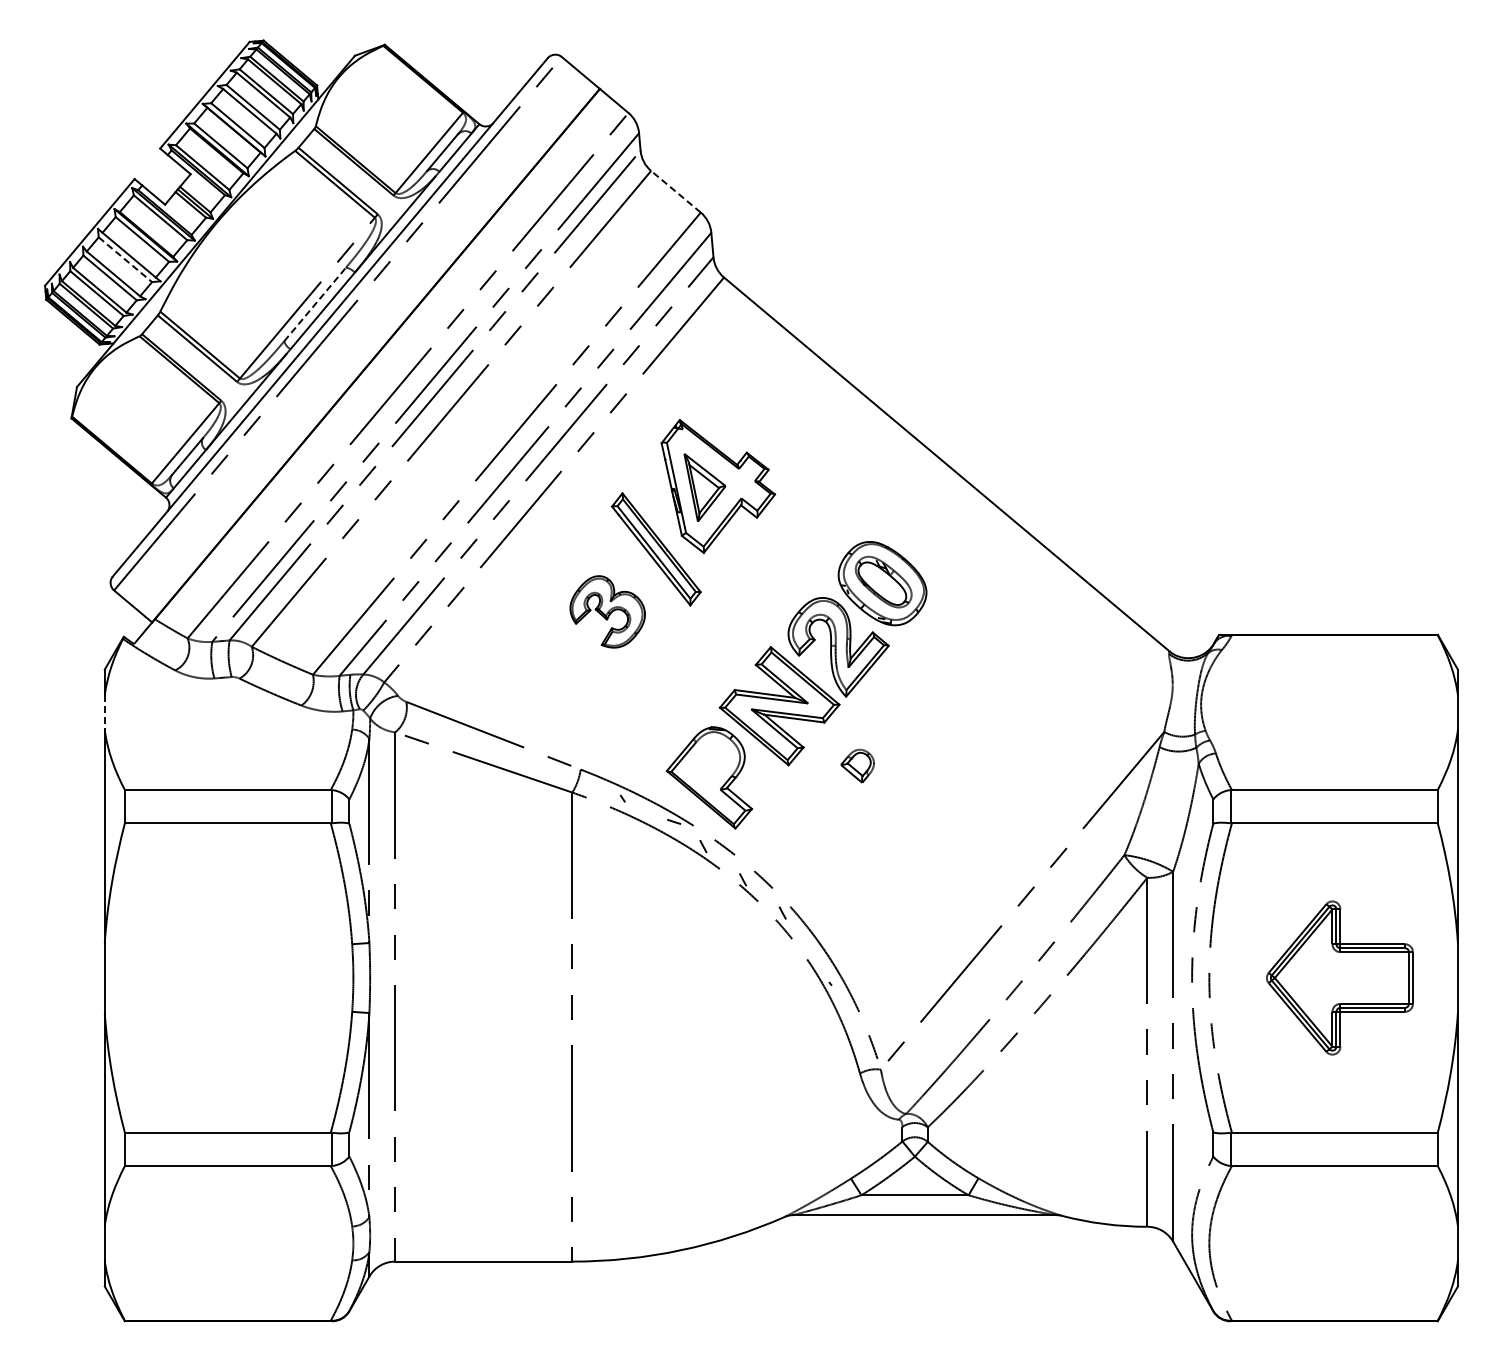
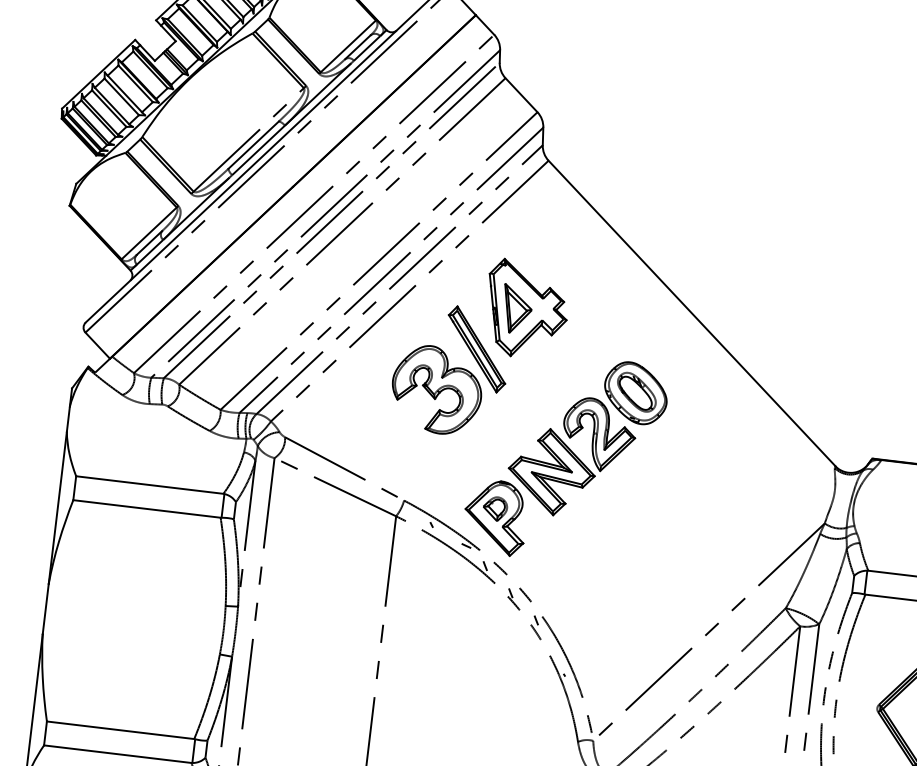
line: (675, 191) -> (521, 95), dashed -> solid
line: (125, 259) -> (121, 96), dashed -> solid
line: (315, 304) -> (253, 145), dashed -> solid
part: (607, 611) -> (436, 389), size x1.67
line: (104, 713) -> (68, 419), dashed -> solid
part: (857, 765) -> (495, 508), moved

